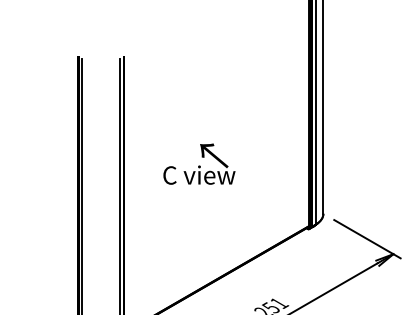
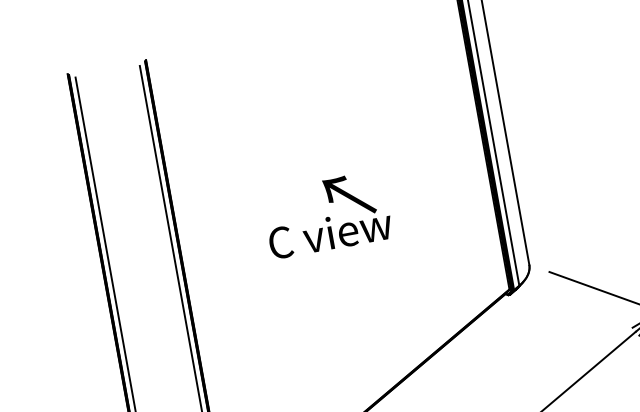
text: (199, 163) -> (326, 213), moved

